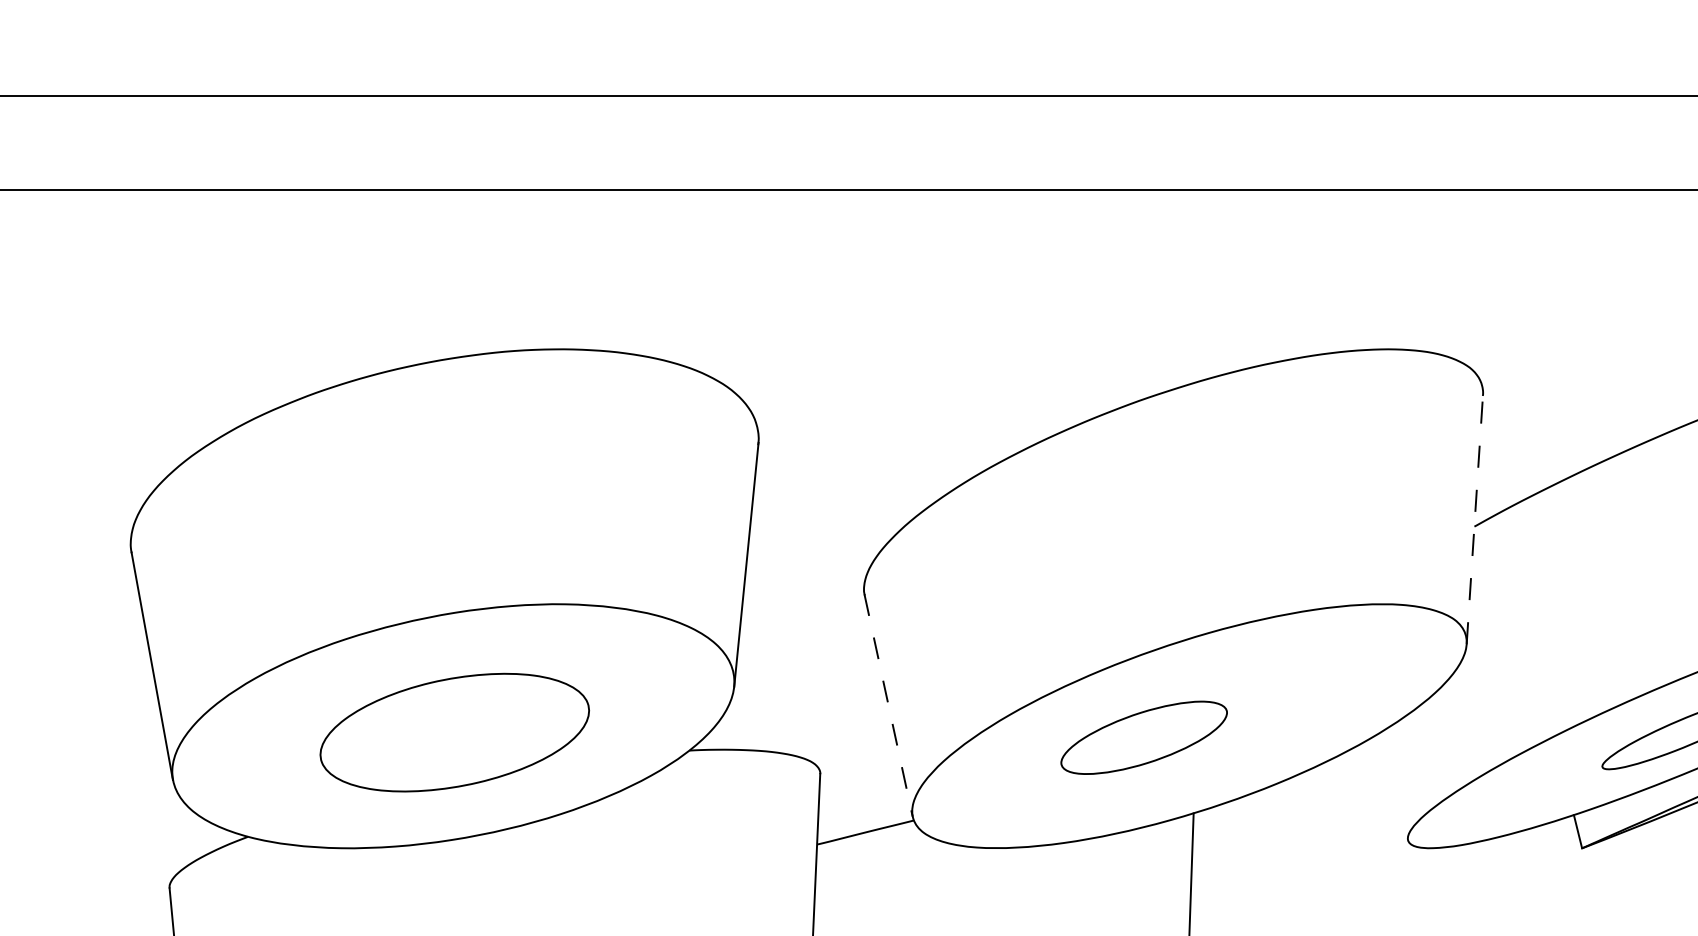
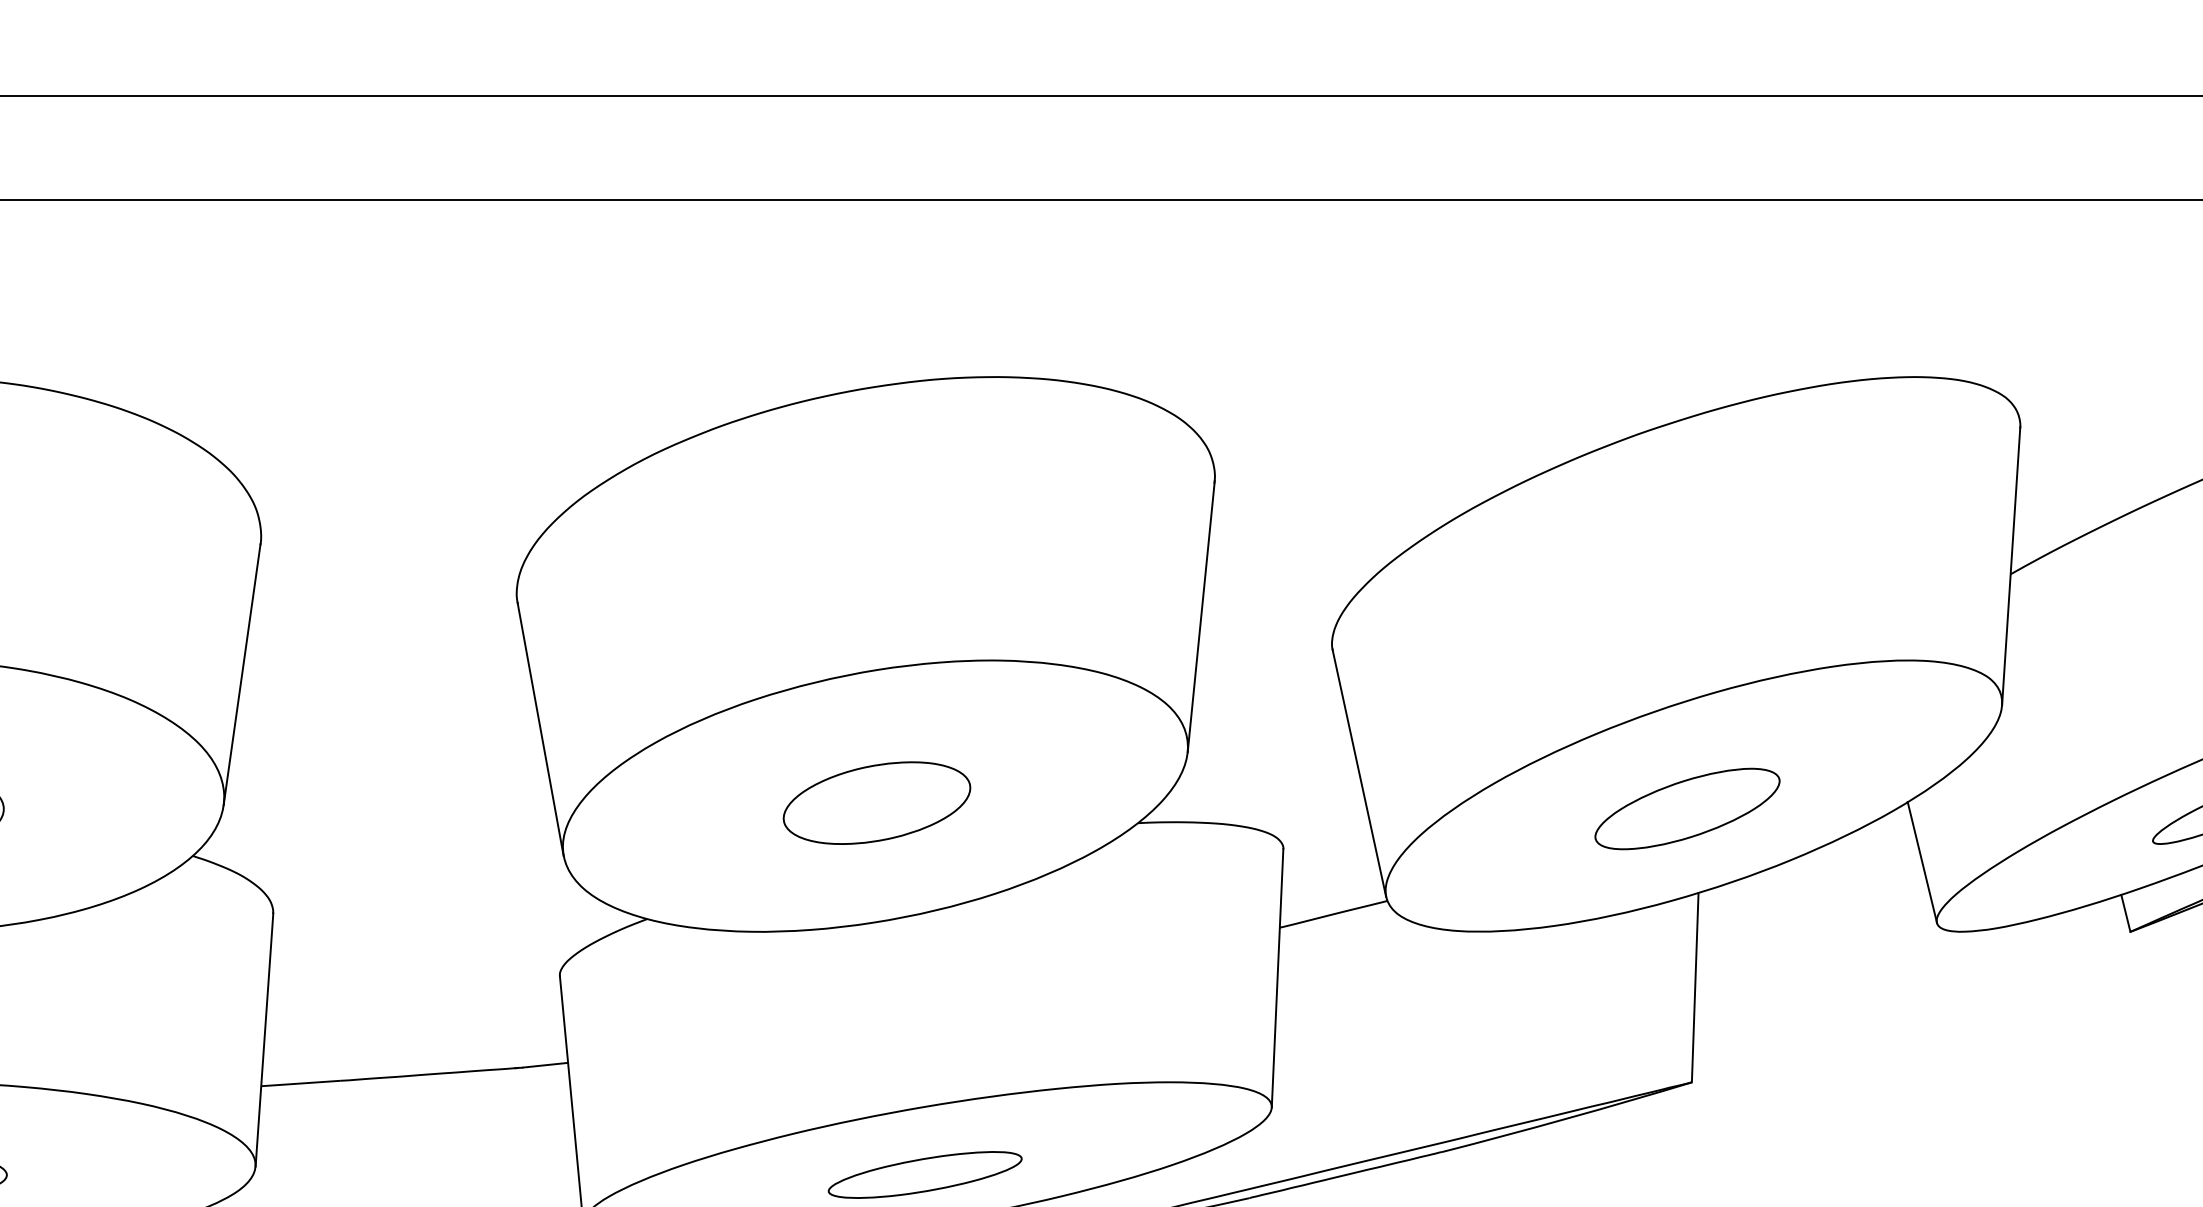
line: (1475, 518) -> (2011, 565), dashed -> solid
line: (888, 705) -> (1359, 773), dashed -> solid
part: (454, 731) -> (876, 802), size x0.62
part: (1144, 737) -> (1687, 808), moved
line: (1394, 785) -> (1921, 862), added

